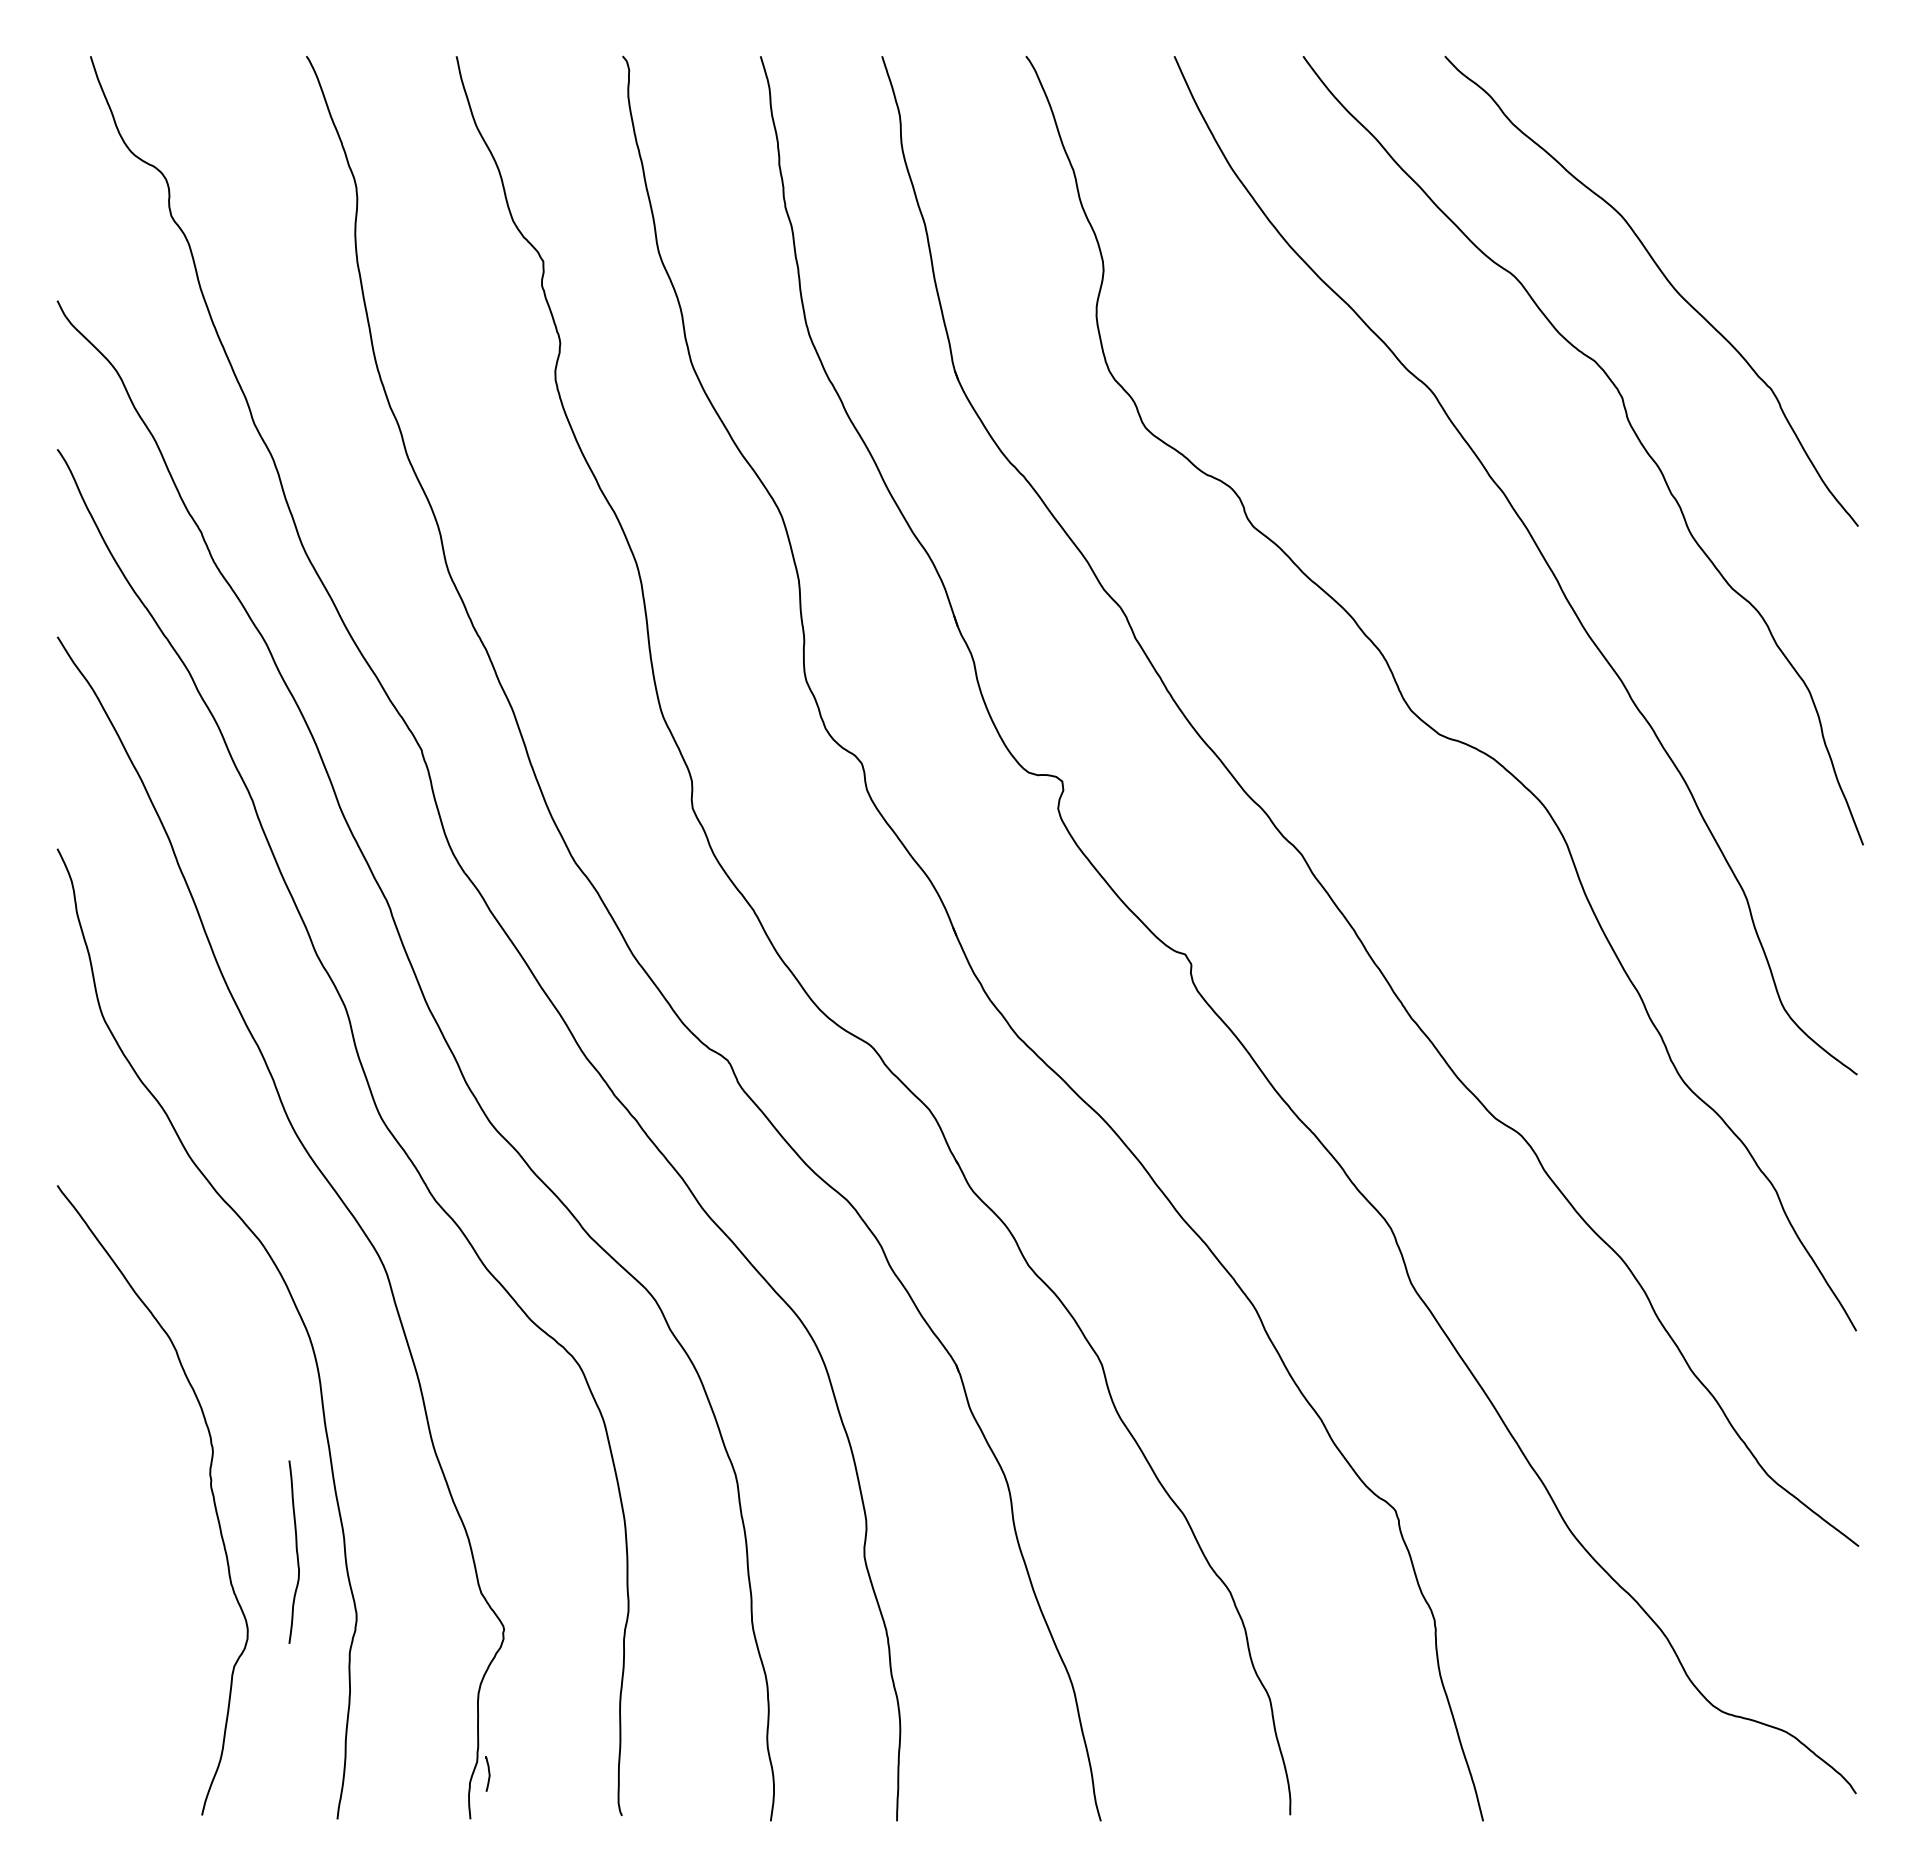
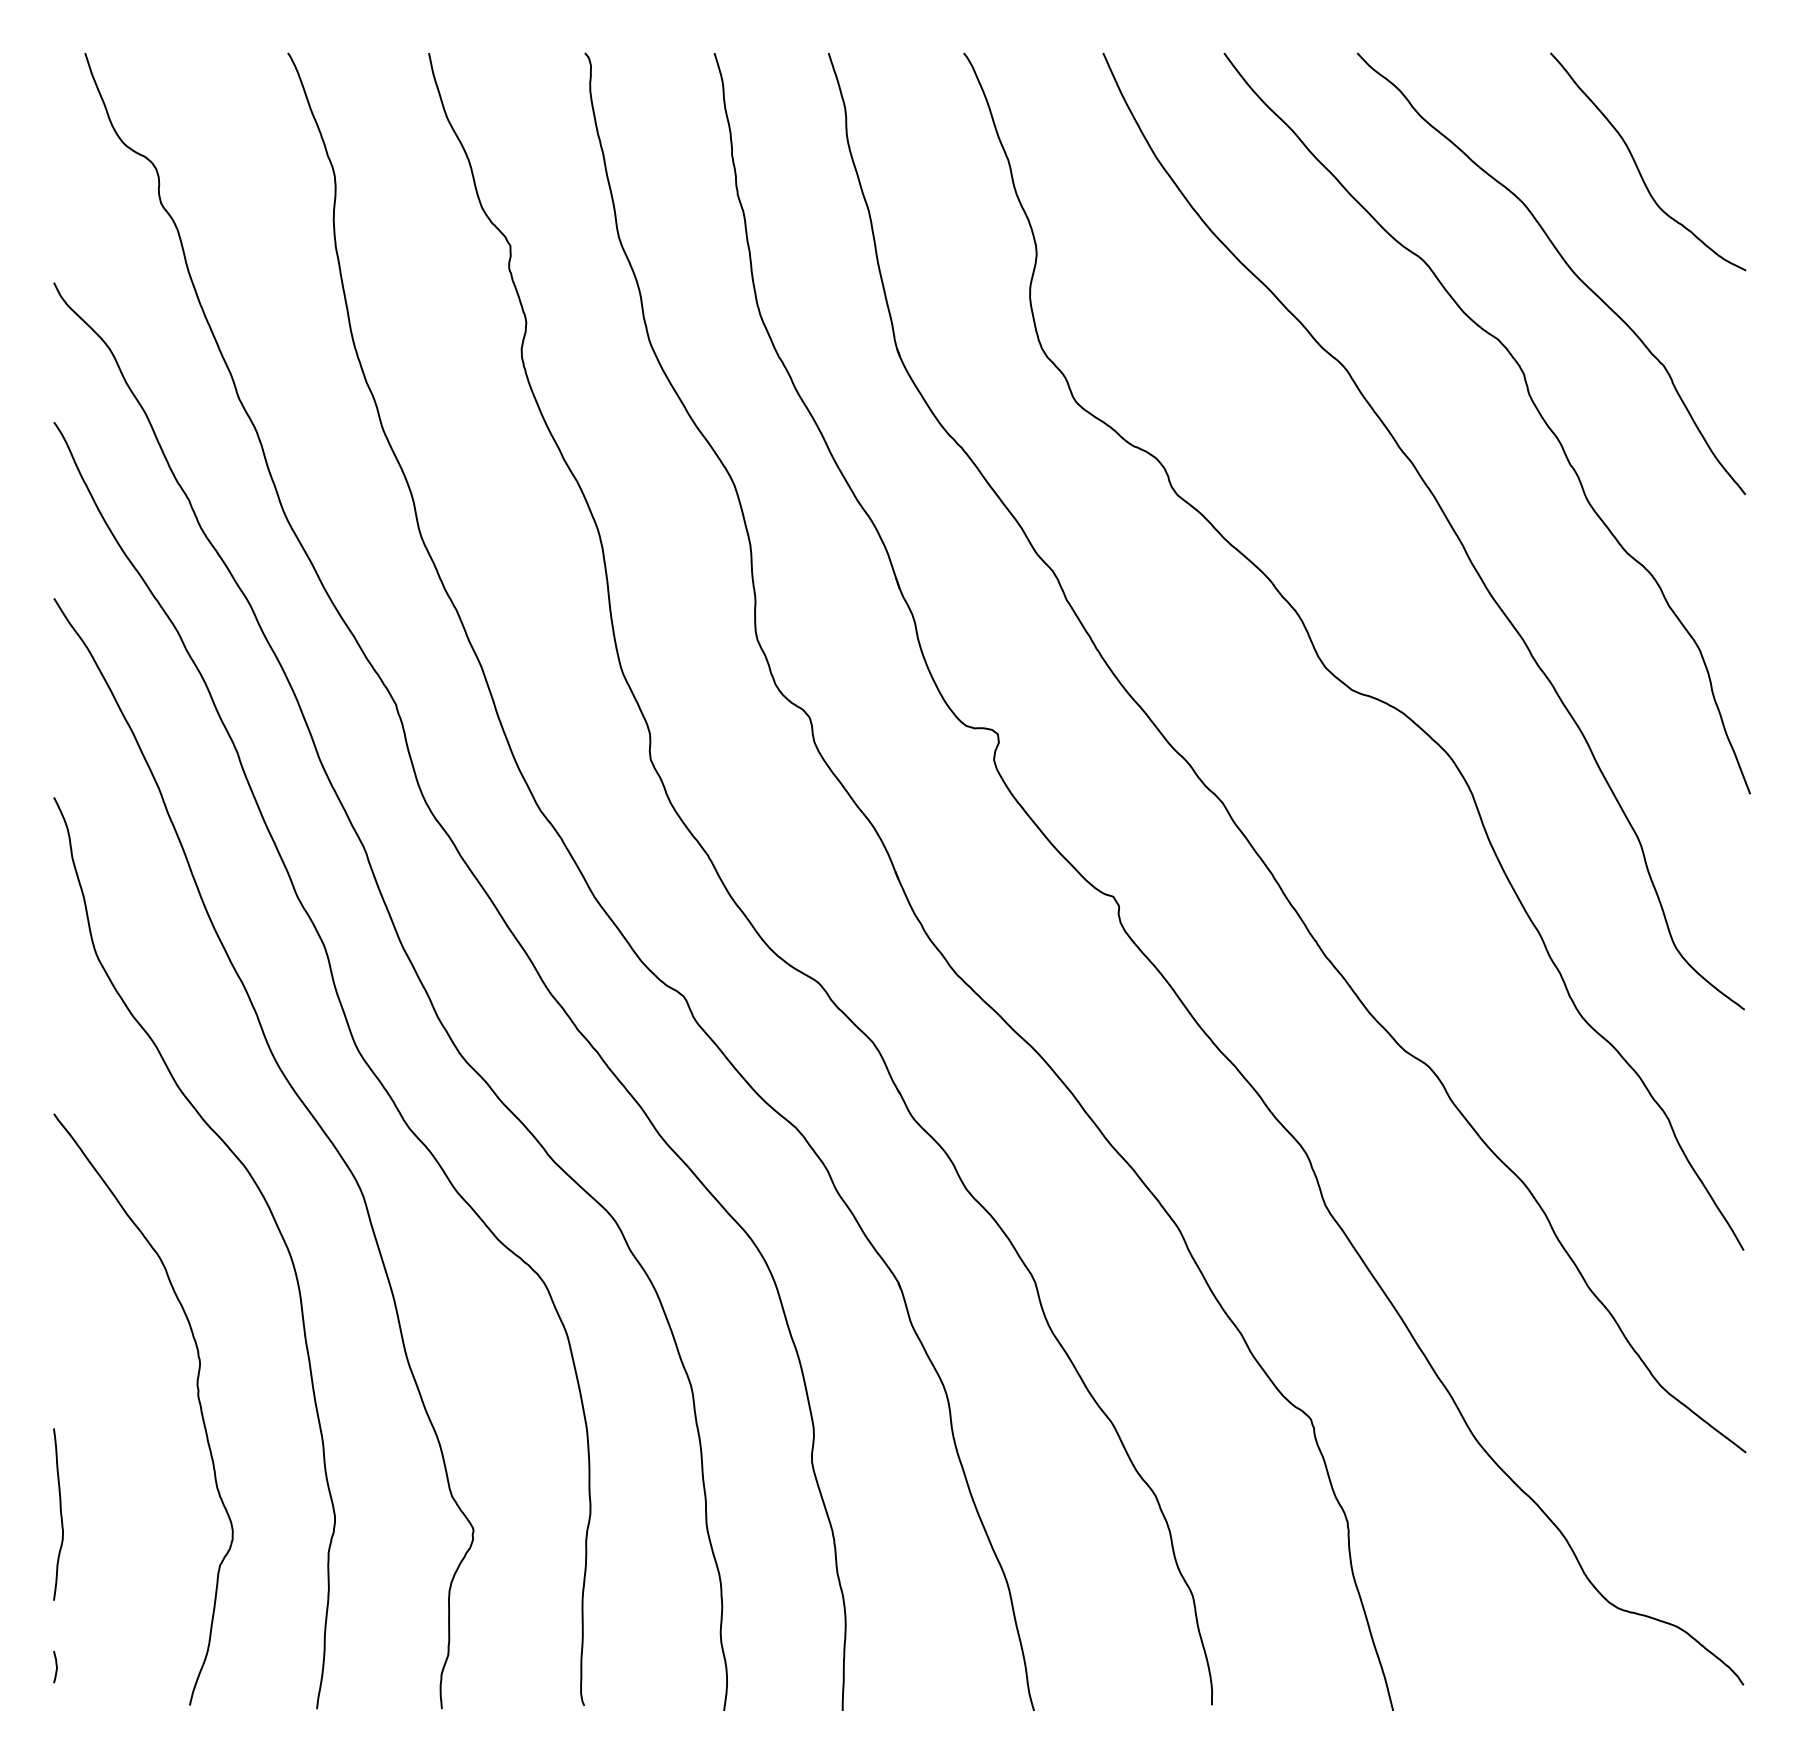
curve: (1743, 176) -> (1637, 166), added
curve: (296, 1551) -> (60, 1513), moved
part: (487, 1773) -> (55, 1666), moved

